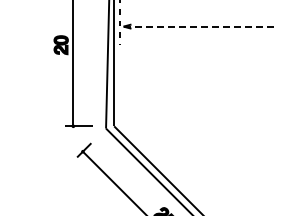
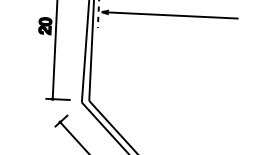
line: (200, 26) -> (170, 15), dashed -> solid

